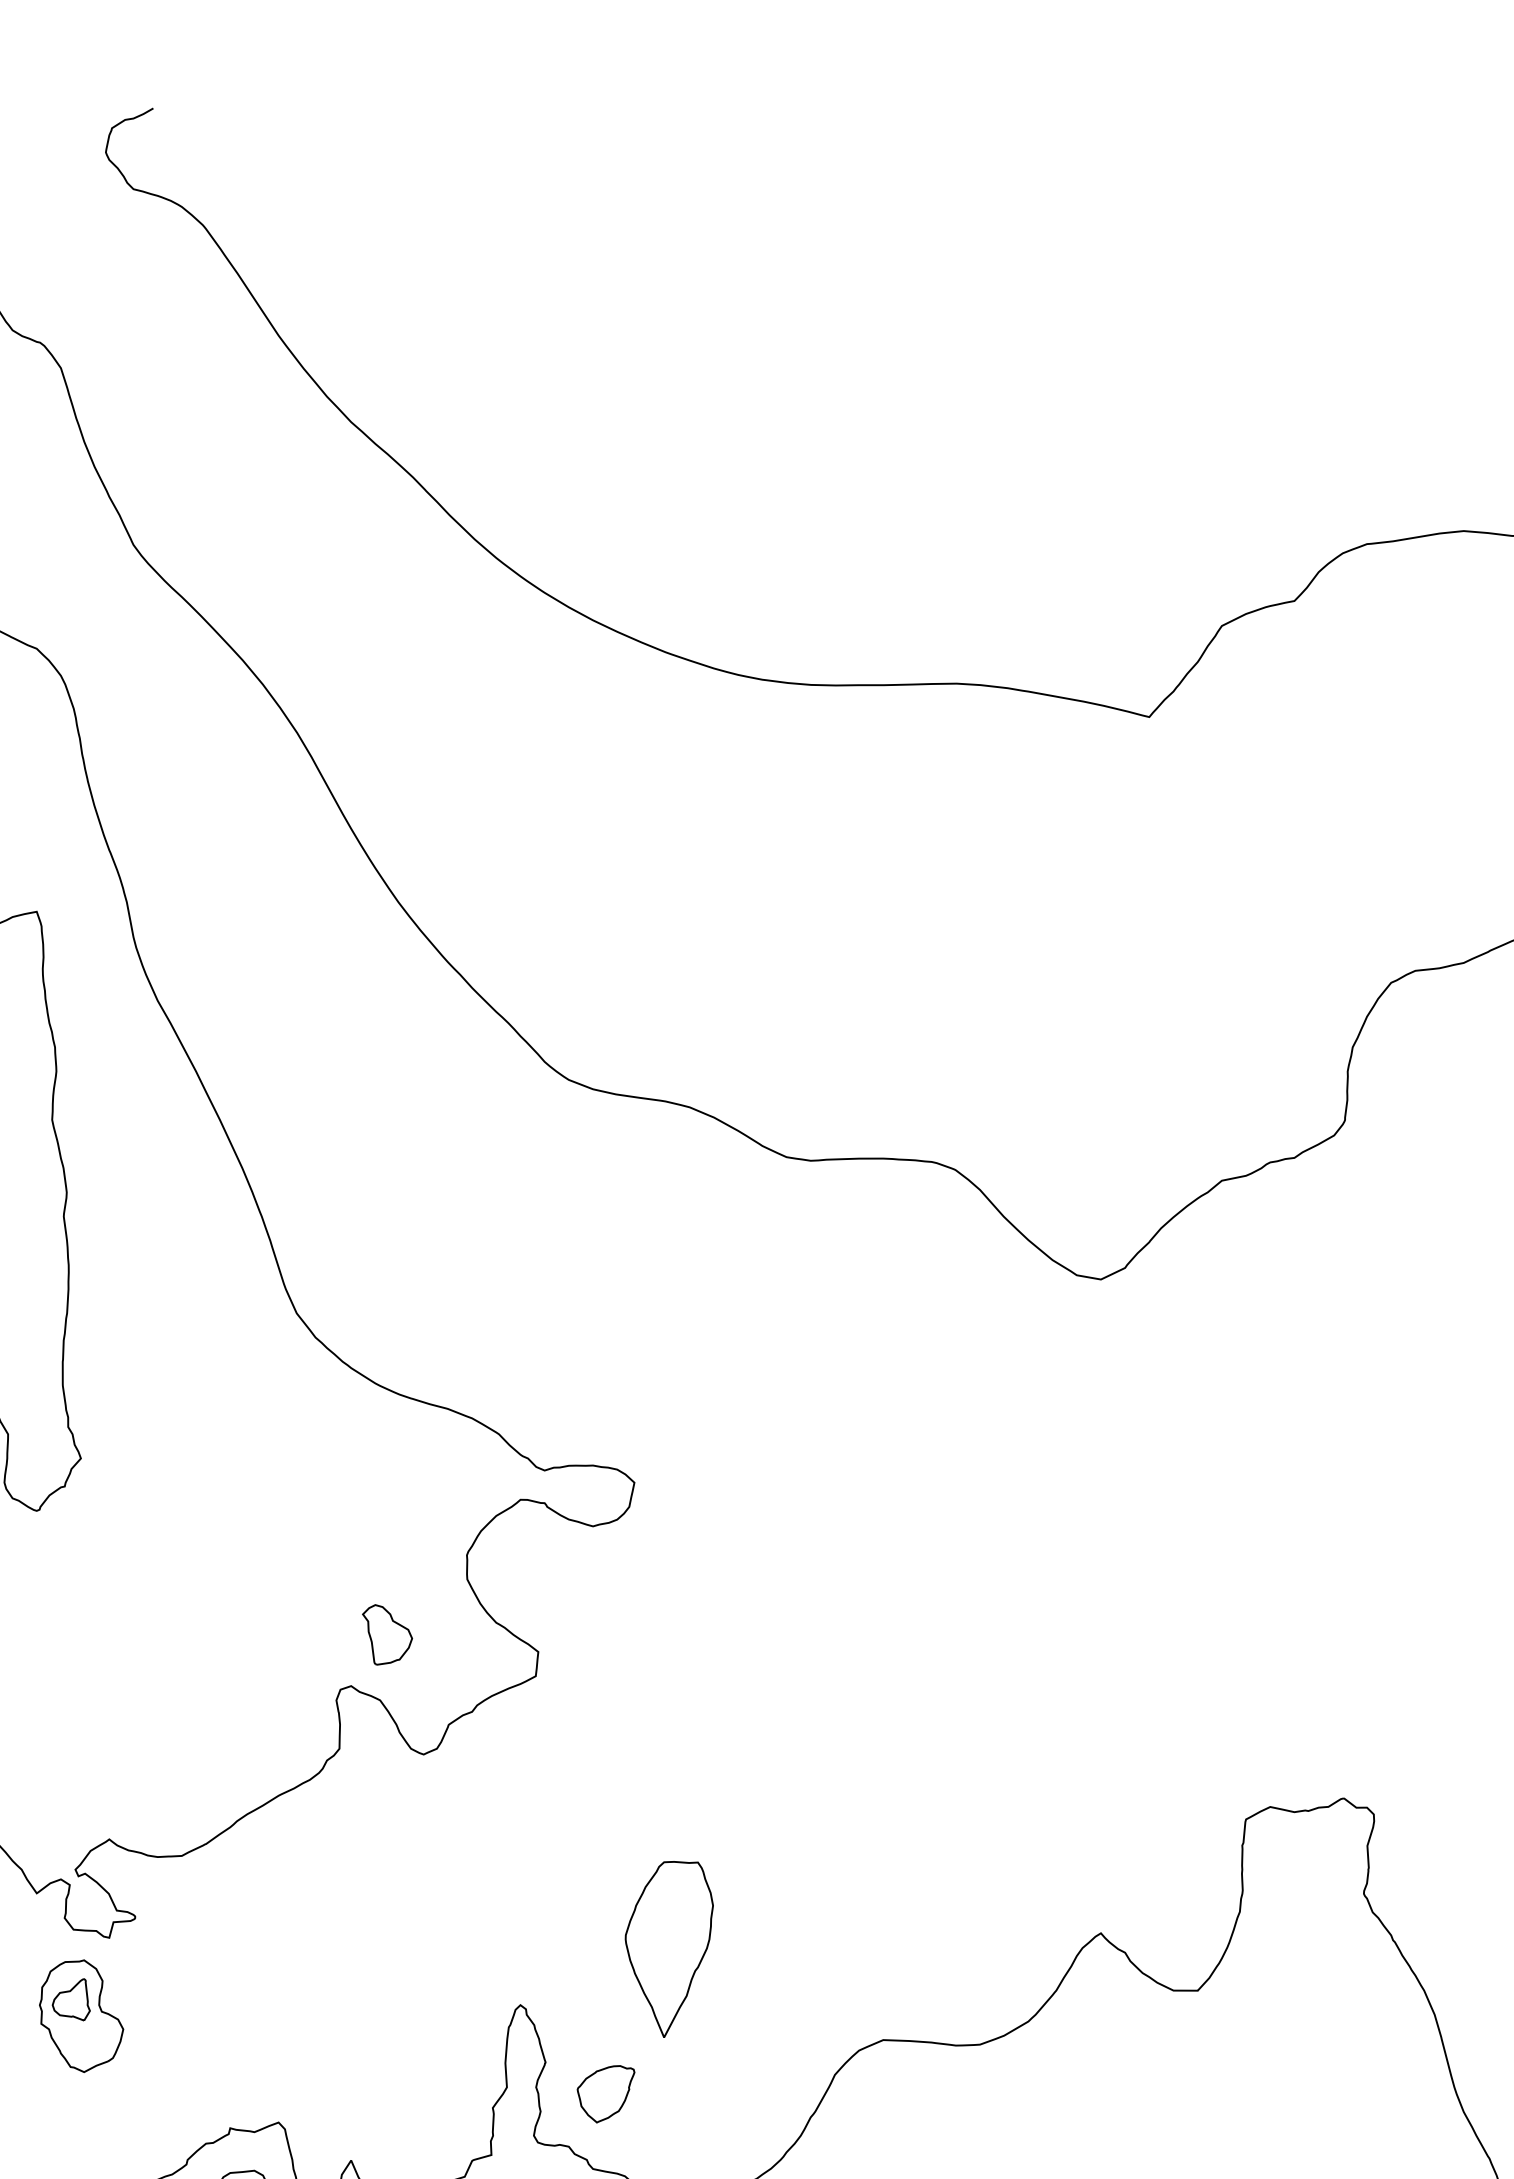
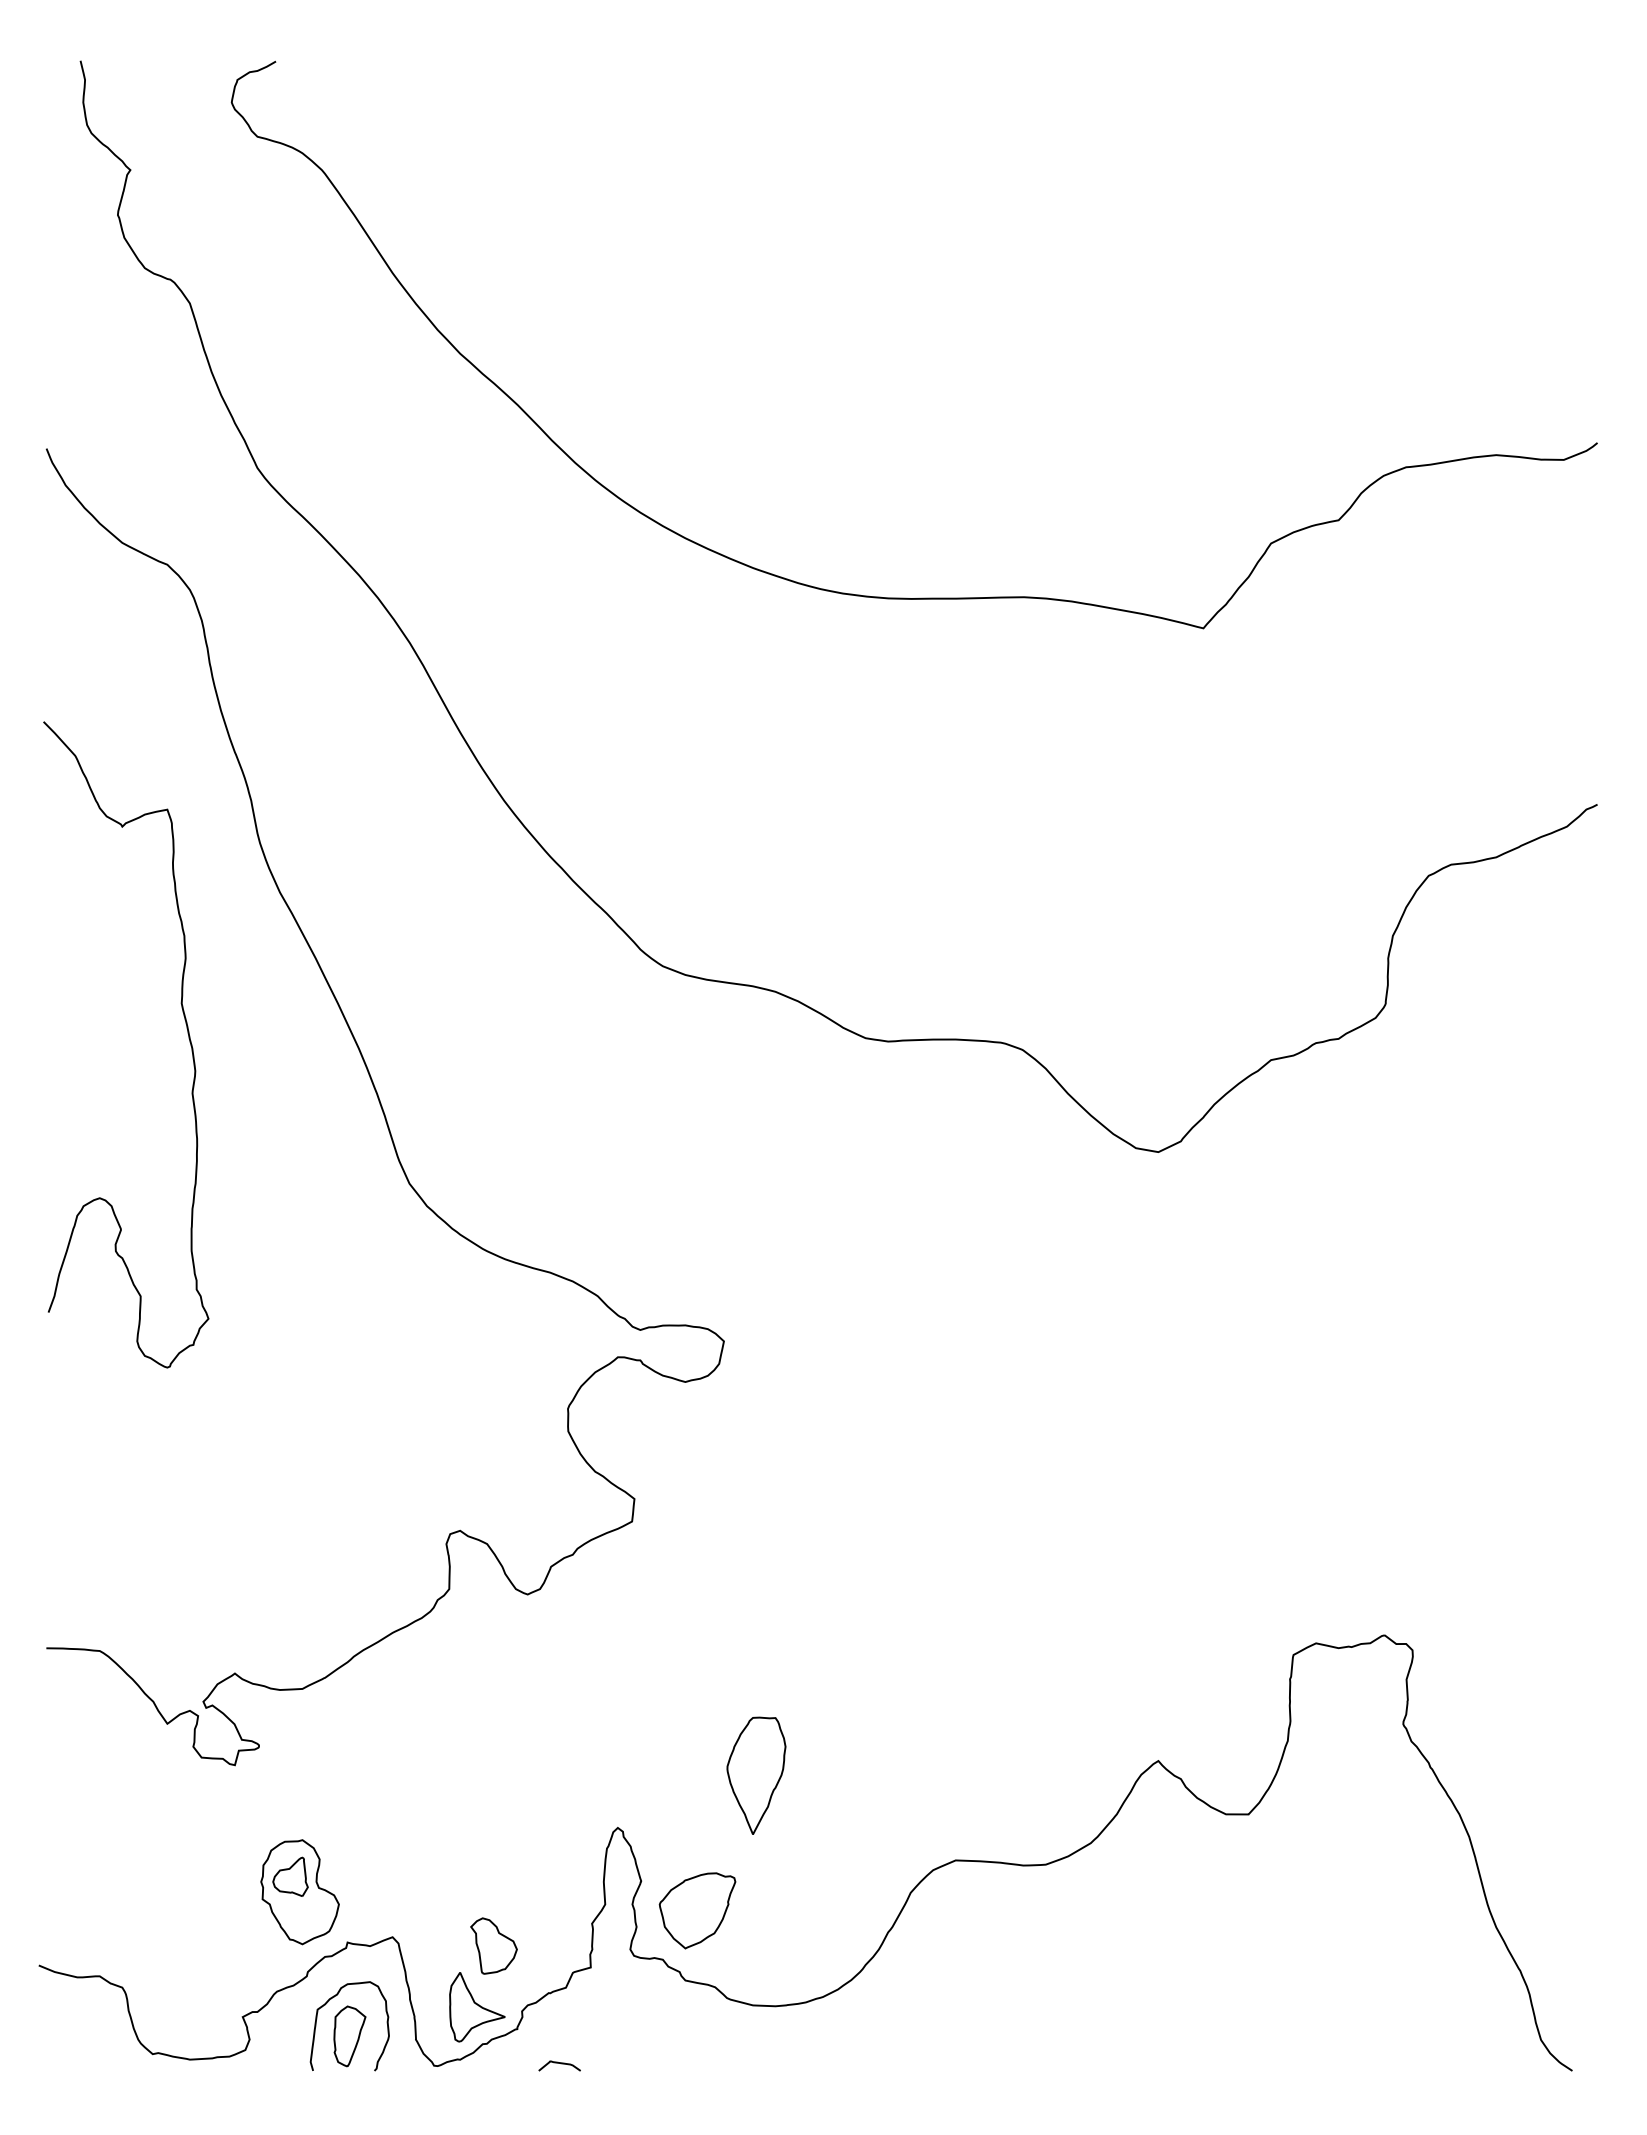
part: (386, 1634) -> (493, 1945), moved
part: (669, 1948) -> (756, 1775), size x0.71
part: (80, 2016) -> (299, 1892), moved
part: (606, 2093) -> (697, 1910), size x1.43

